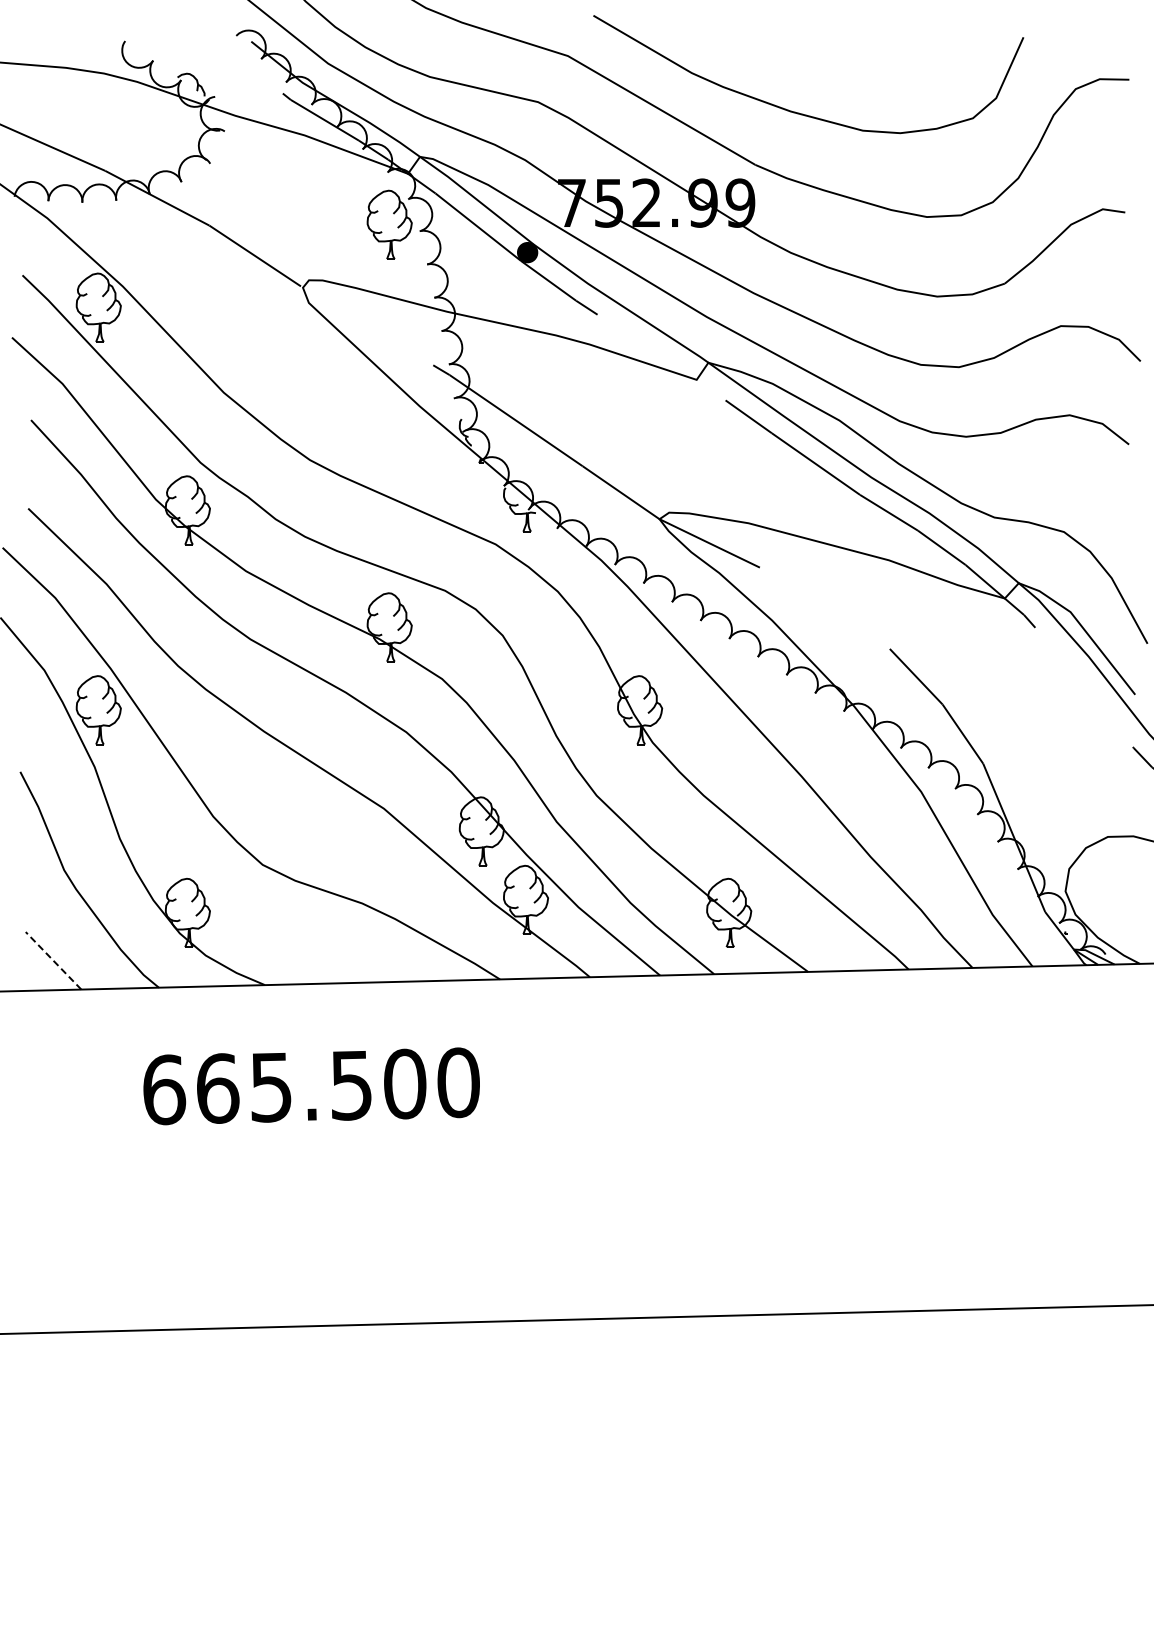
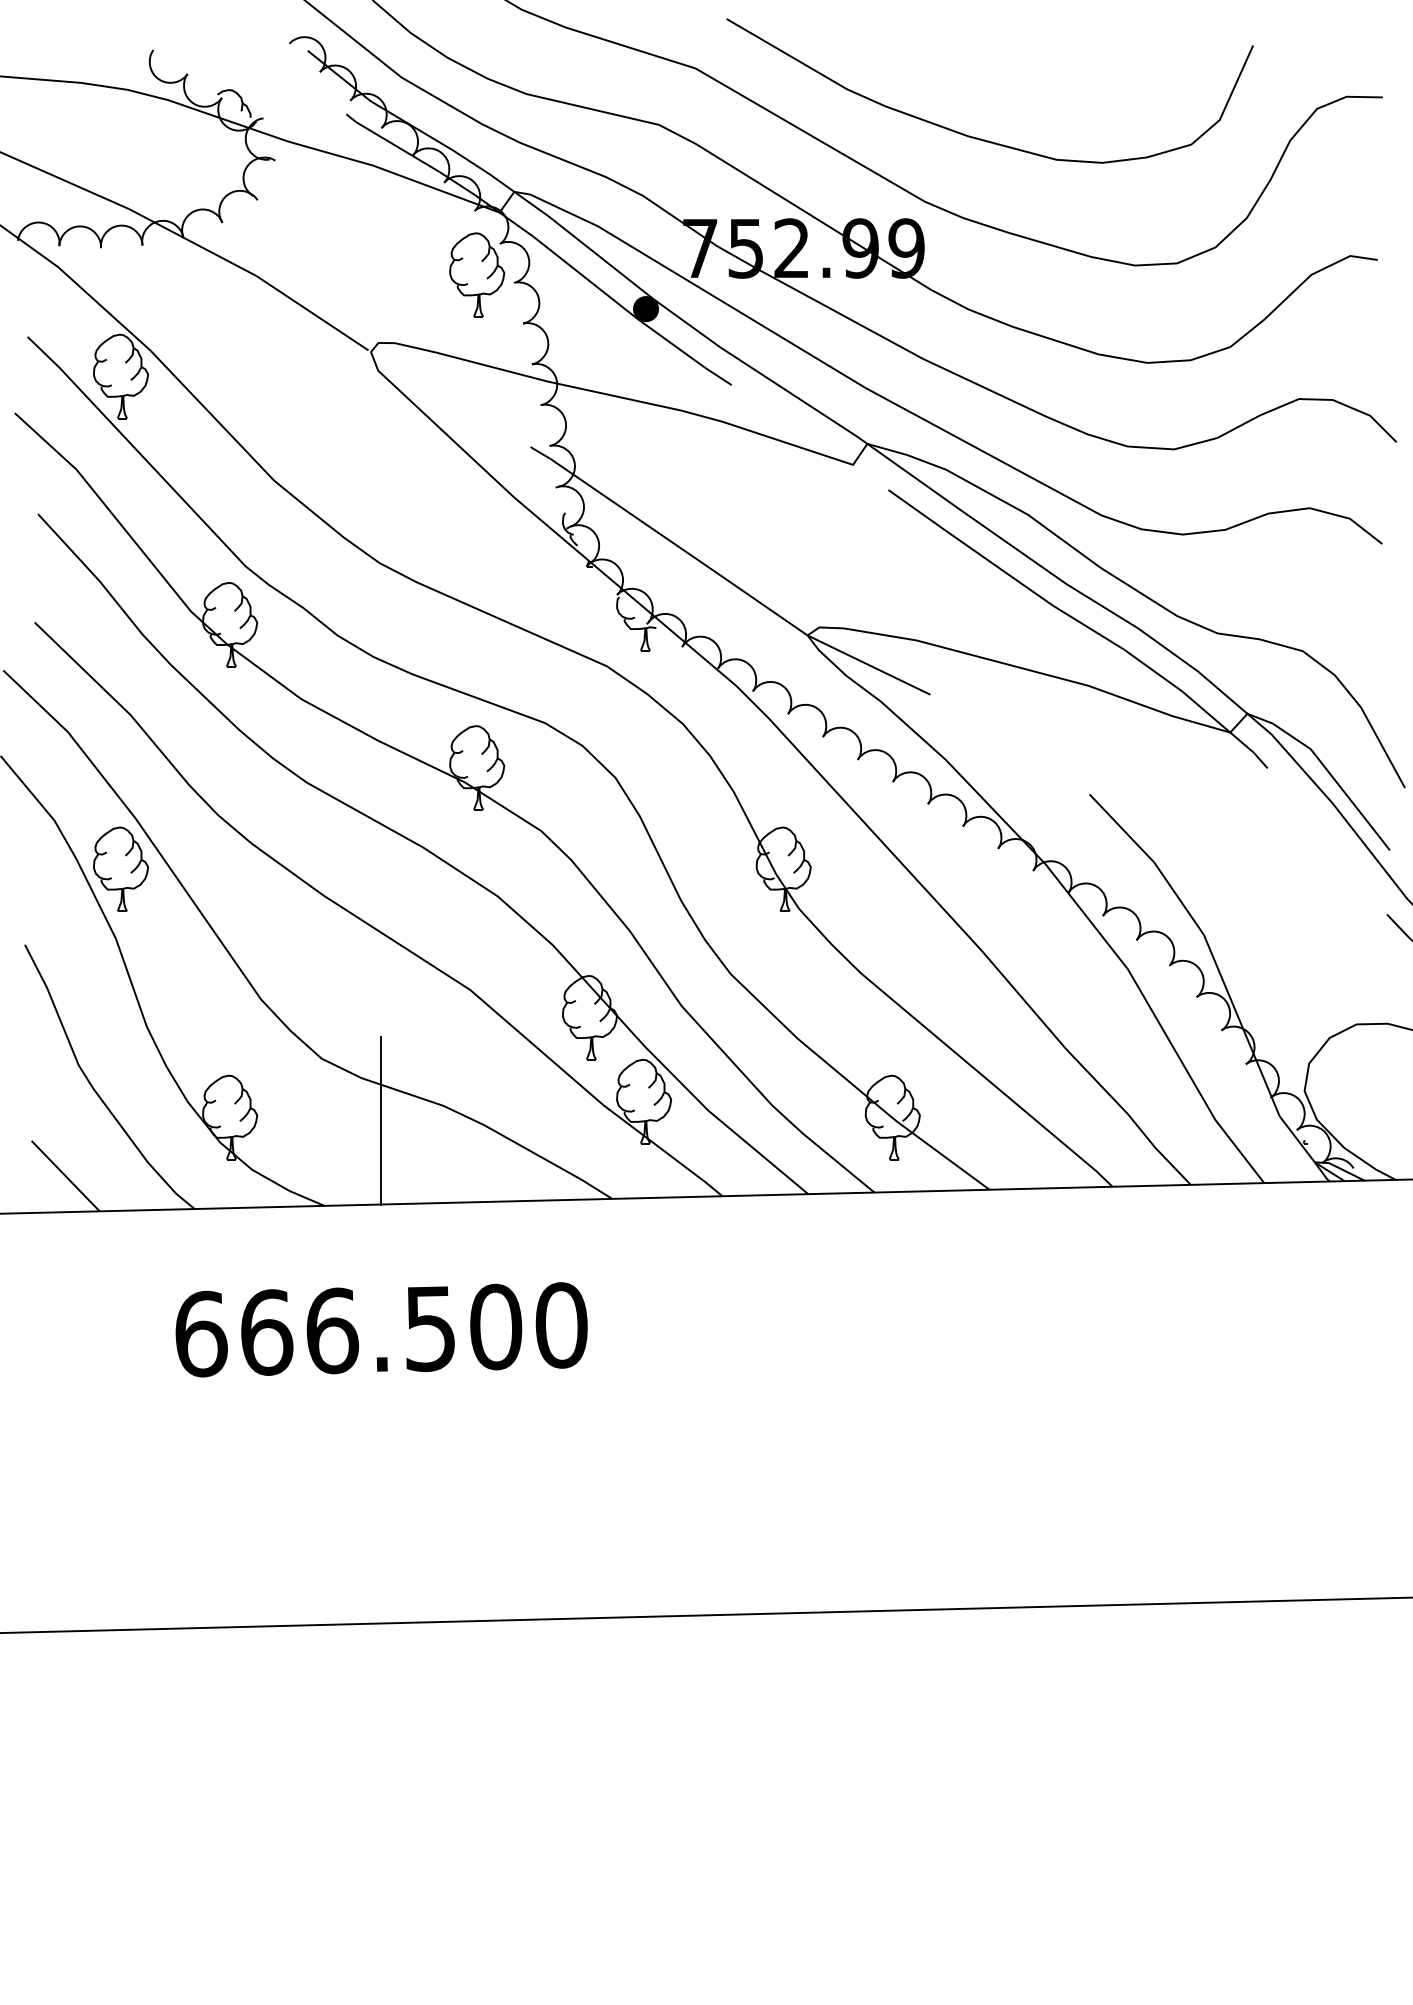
line: (311, 915) -> (381, 1120), added
line: (53, 960) -> (65, 1175), dashed -> solid
text: (271, 1086) -> (332, 1330), 665.500 -> 666.500

